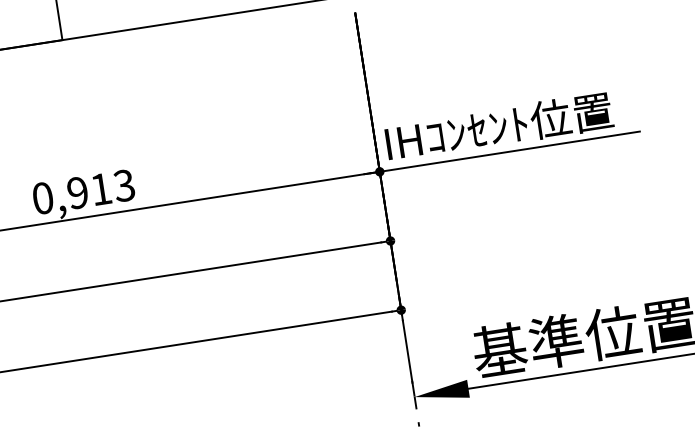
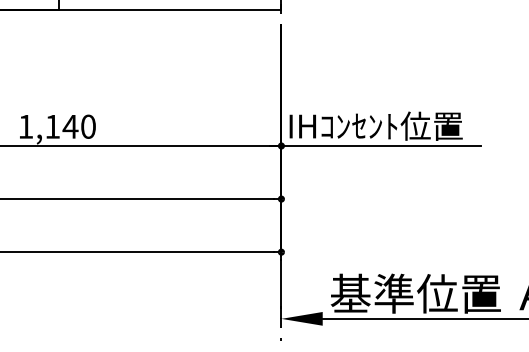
text: (82, 191) -> (56, 126), 0,913 -> 1,140

